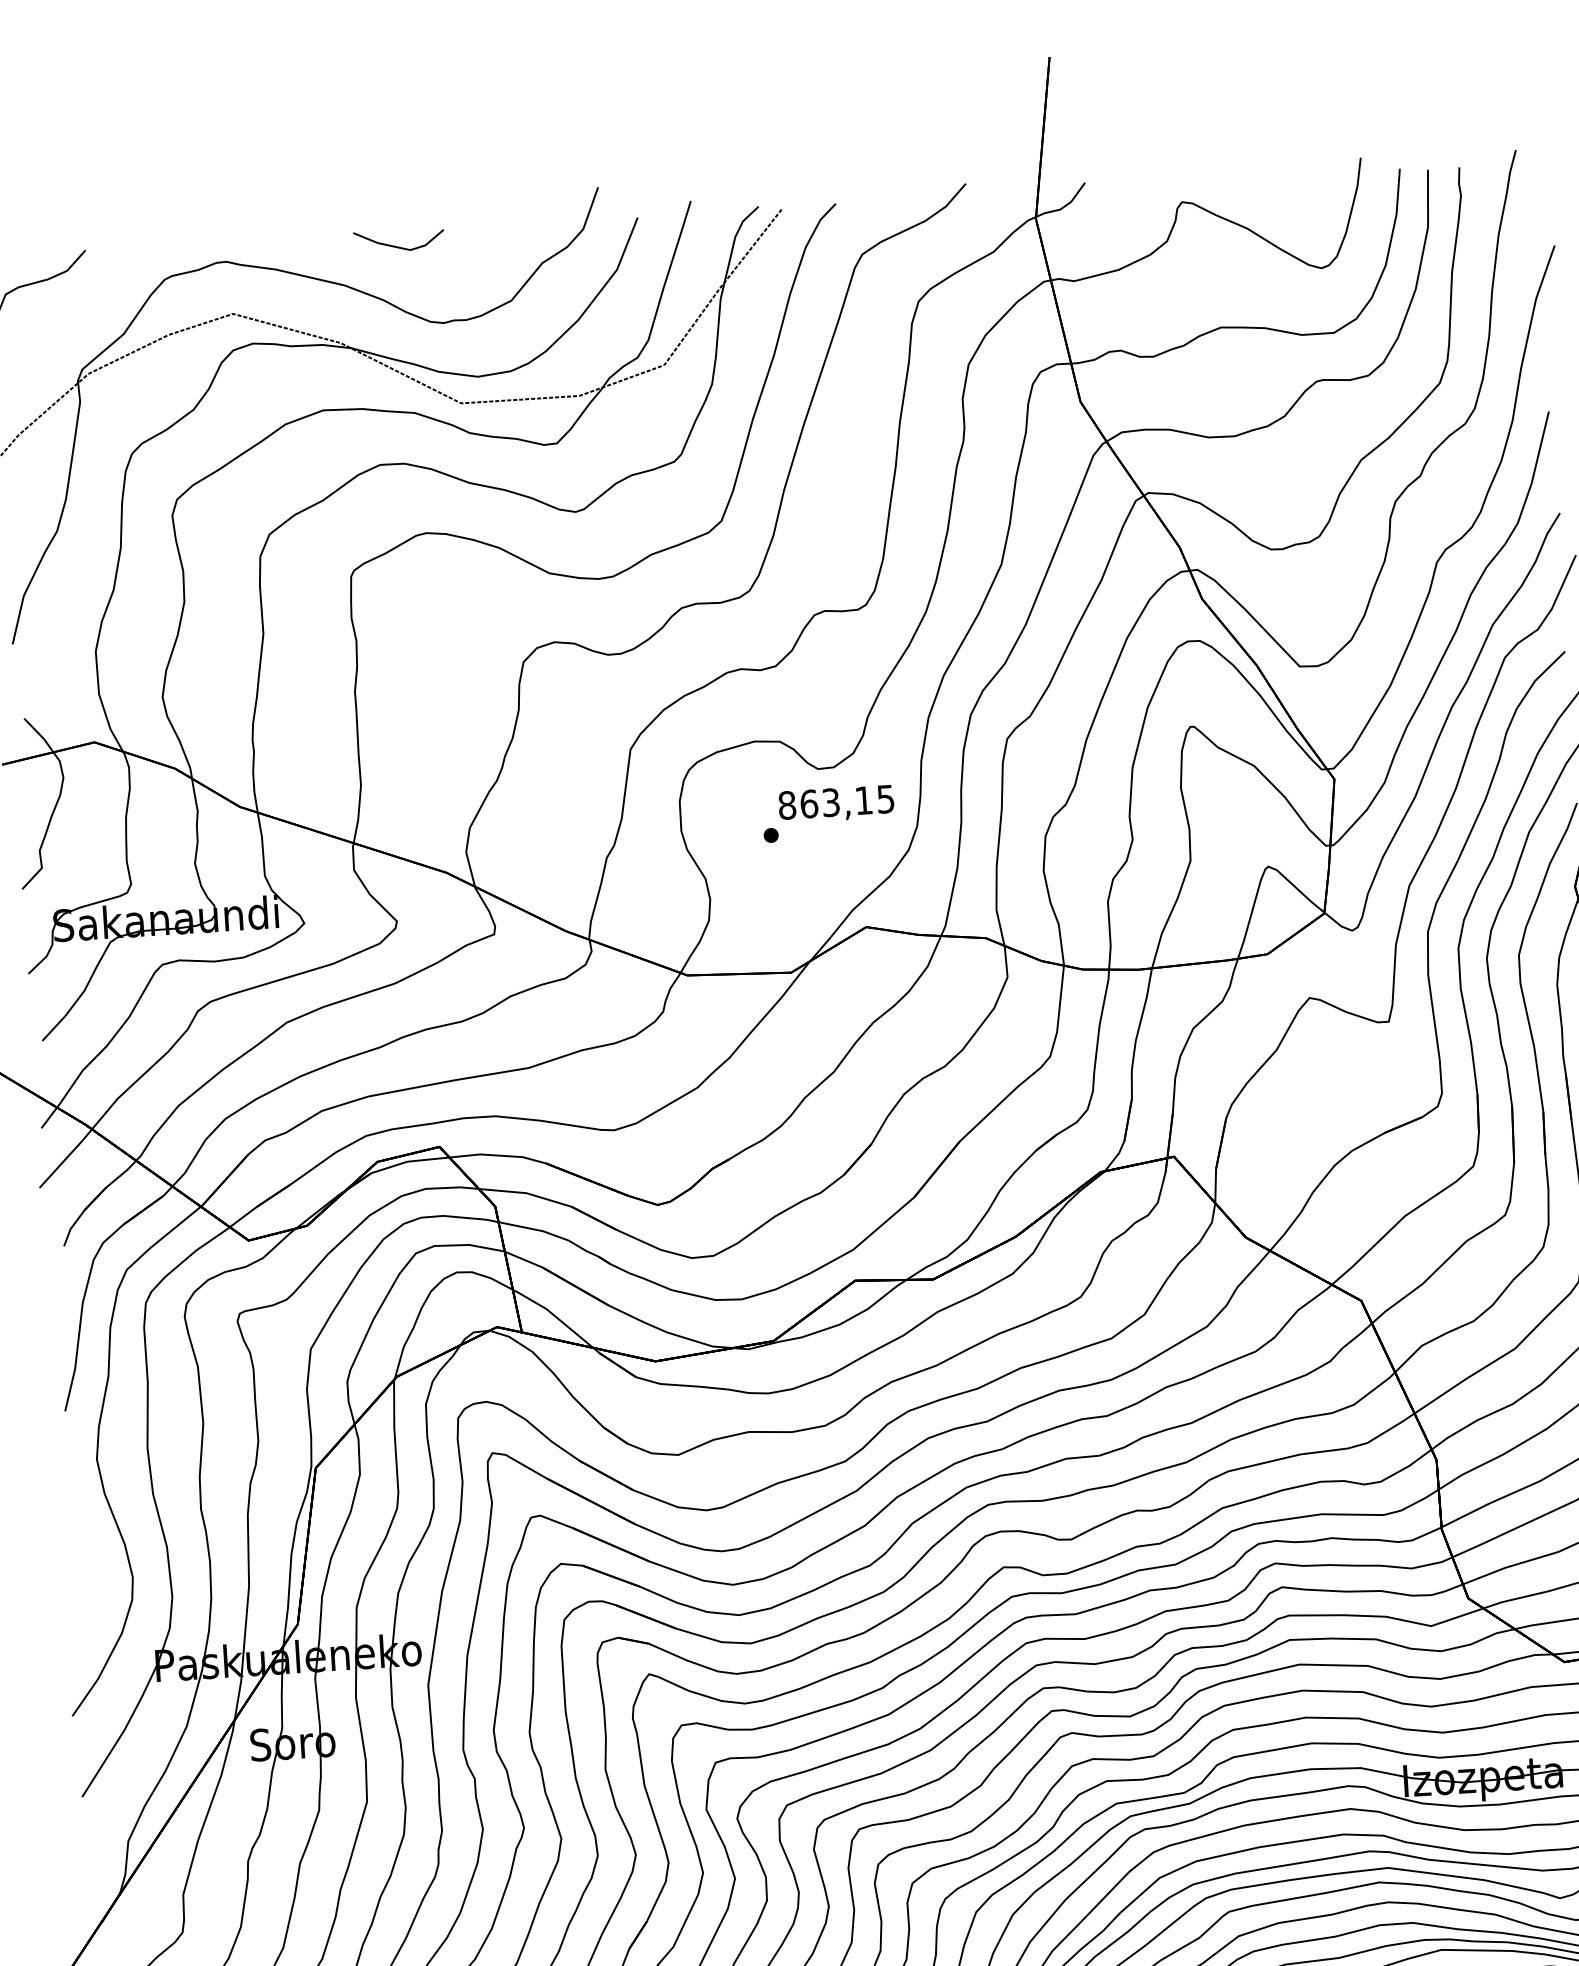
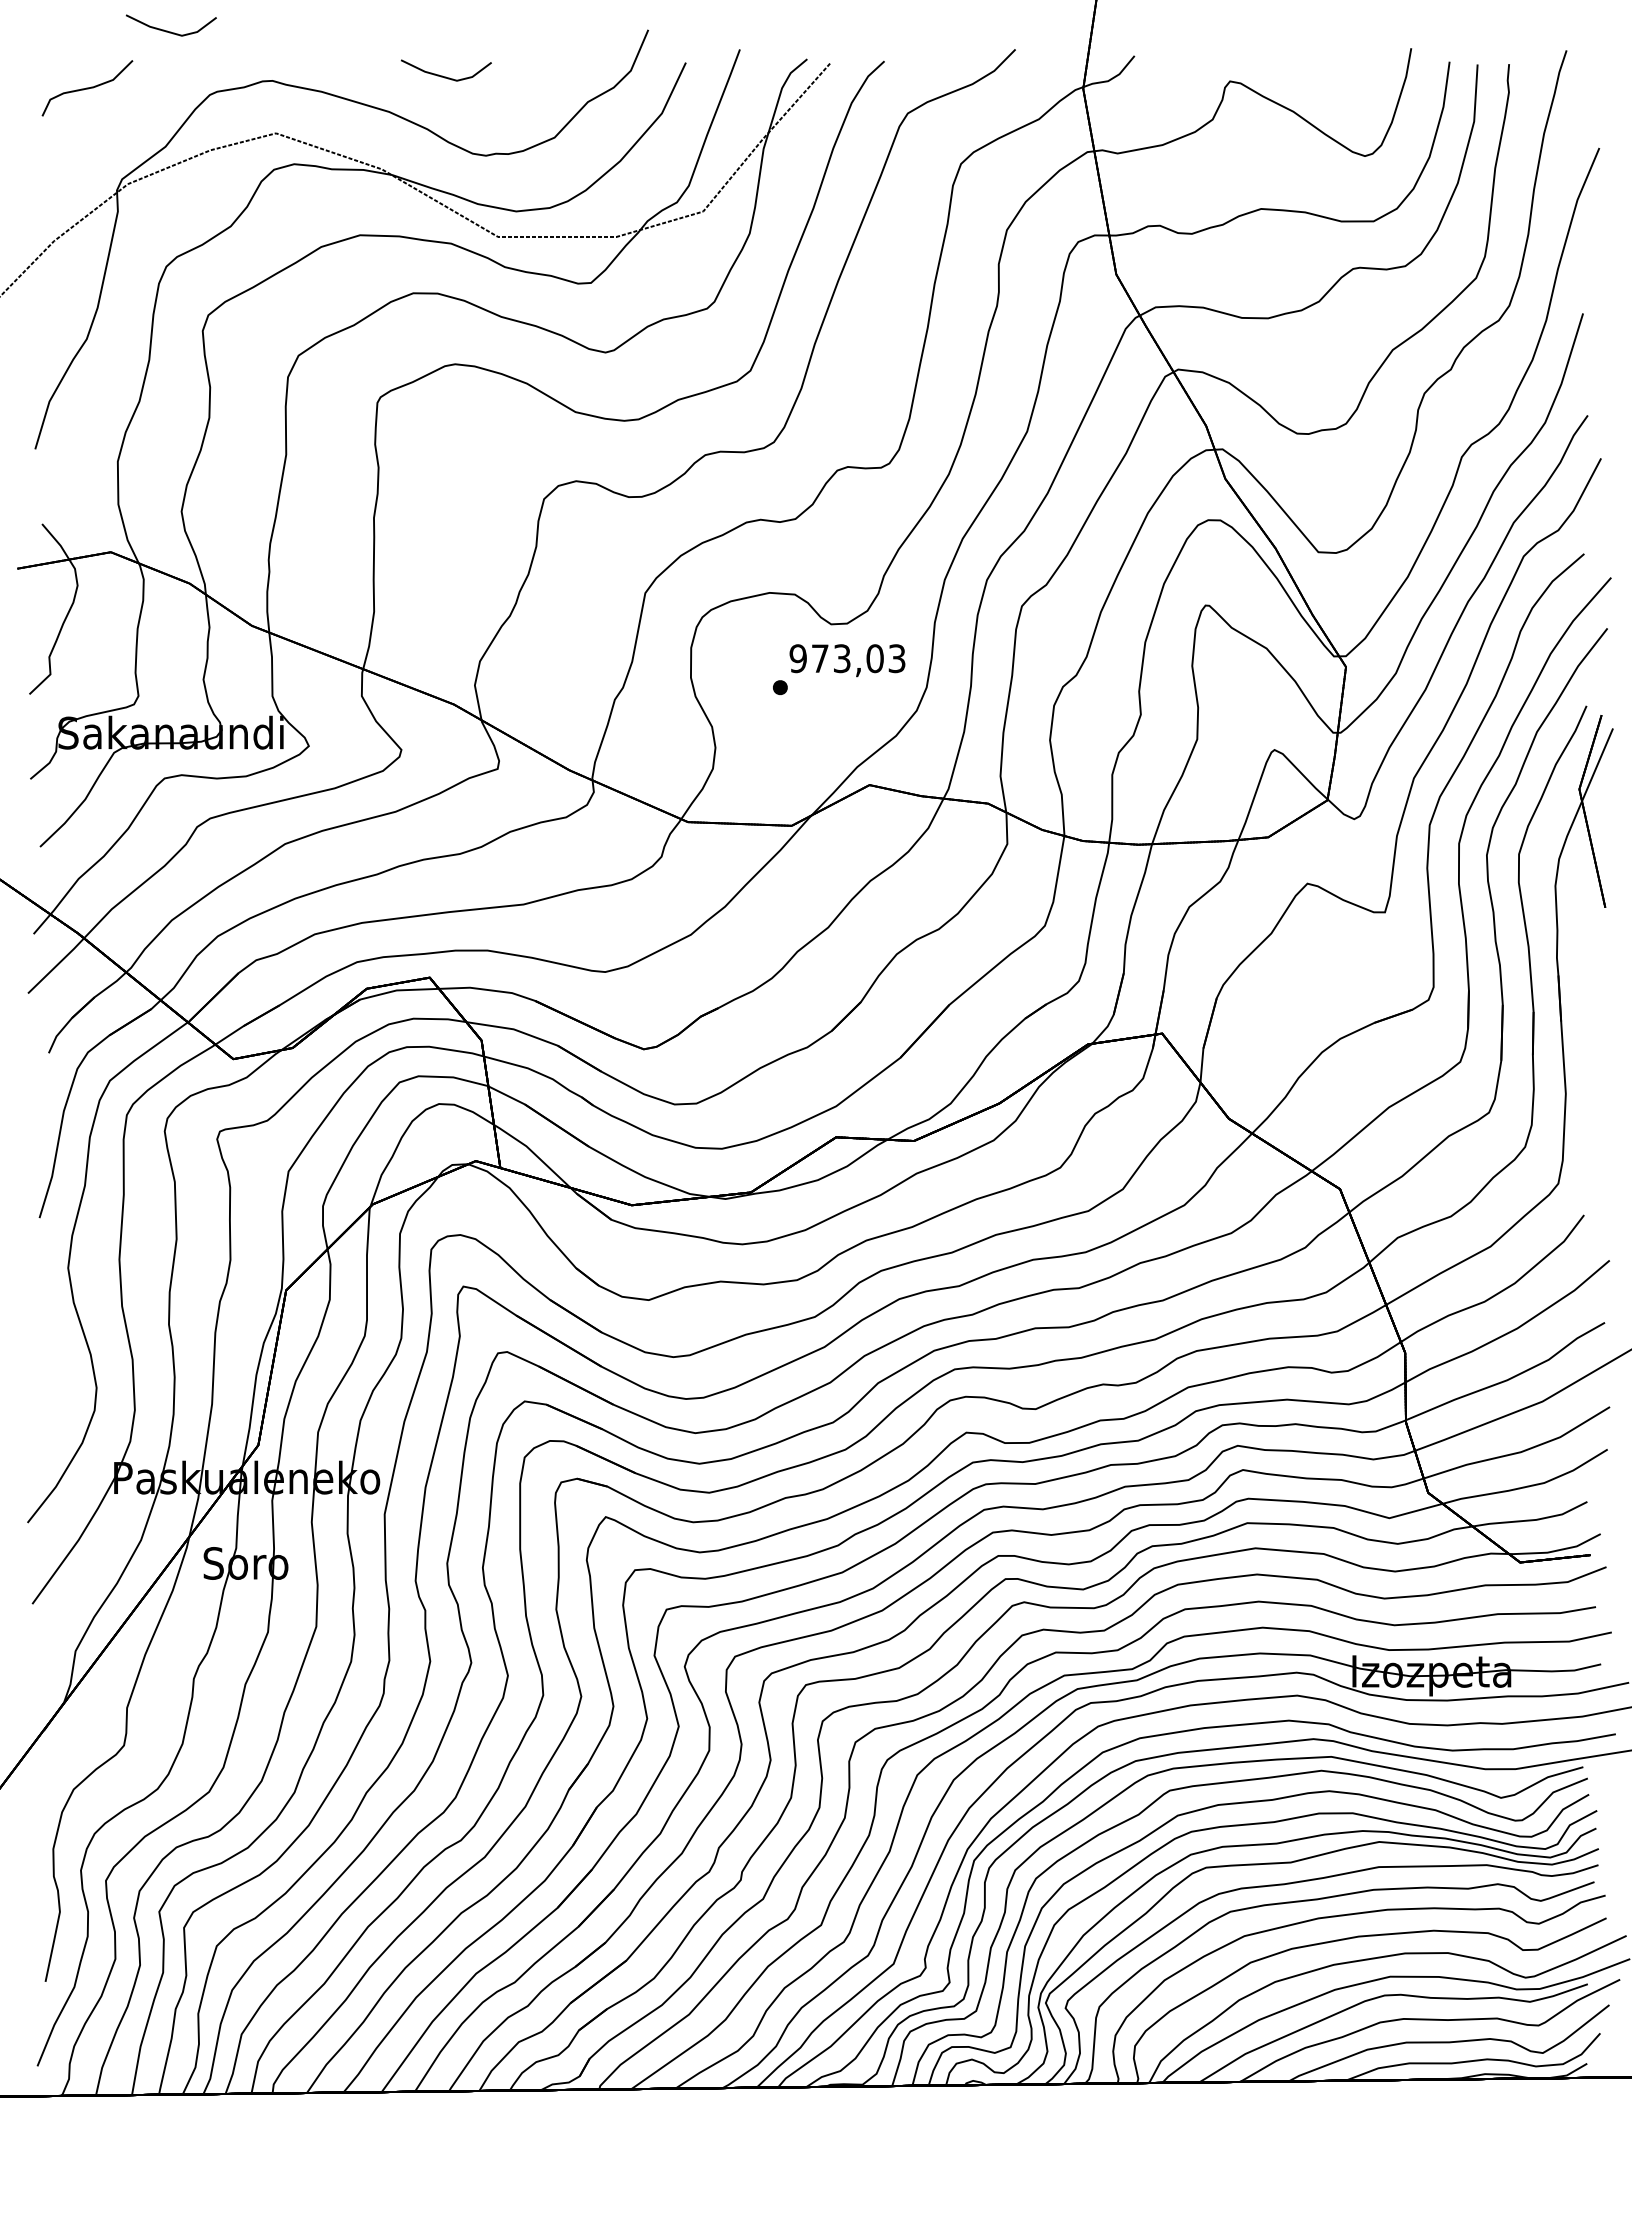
line: (118, 218) -> (167, 30), added
text: (836, 802) -> (847, 658), 863,15 -> 973,03

